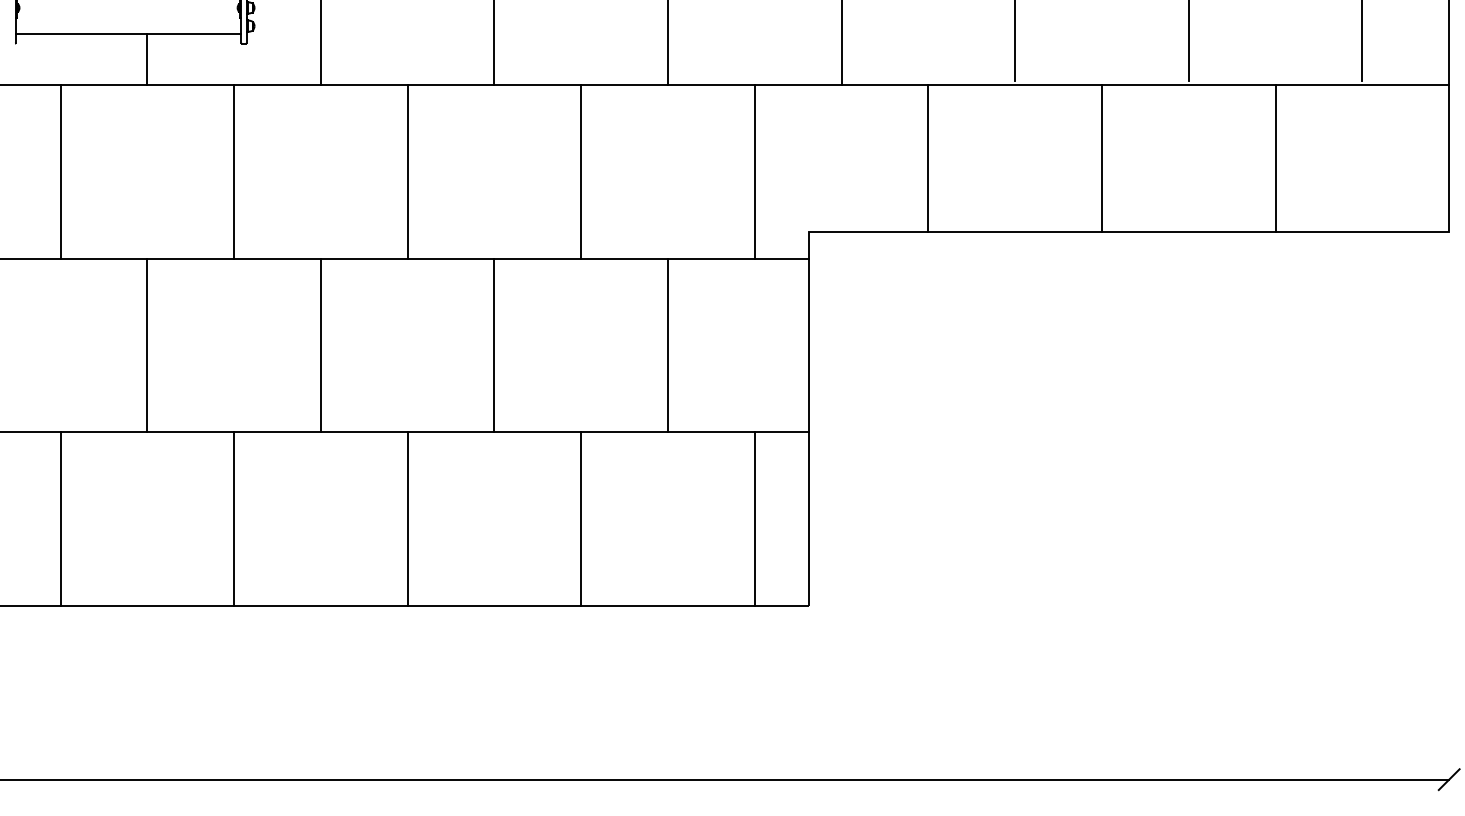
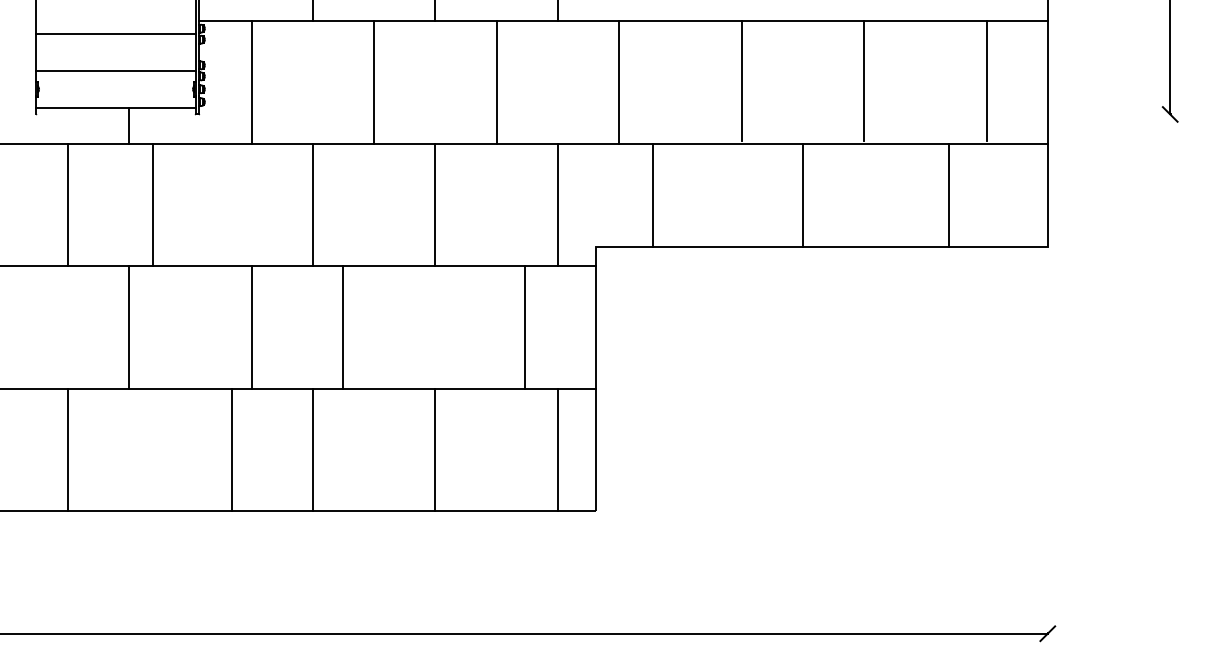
line: (928, 158) -> (653, 195), moved
line: (1275, 158) -> (949, 195), moved
line: (234, 171) -> (153, 204), moved
line: (494, 345) -> (343, 327), moved
line: (667, 345) -> (524, 327), moved
line: (234, 518) -> (232, 449), moved

